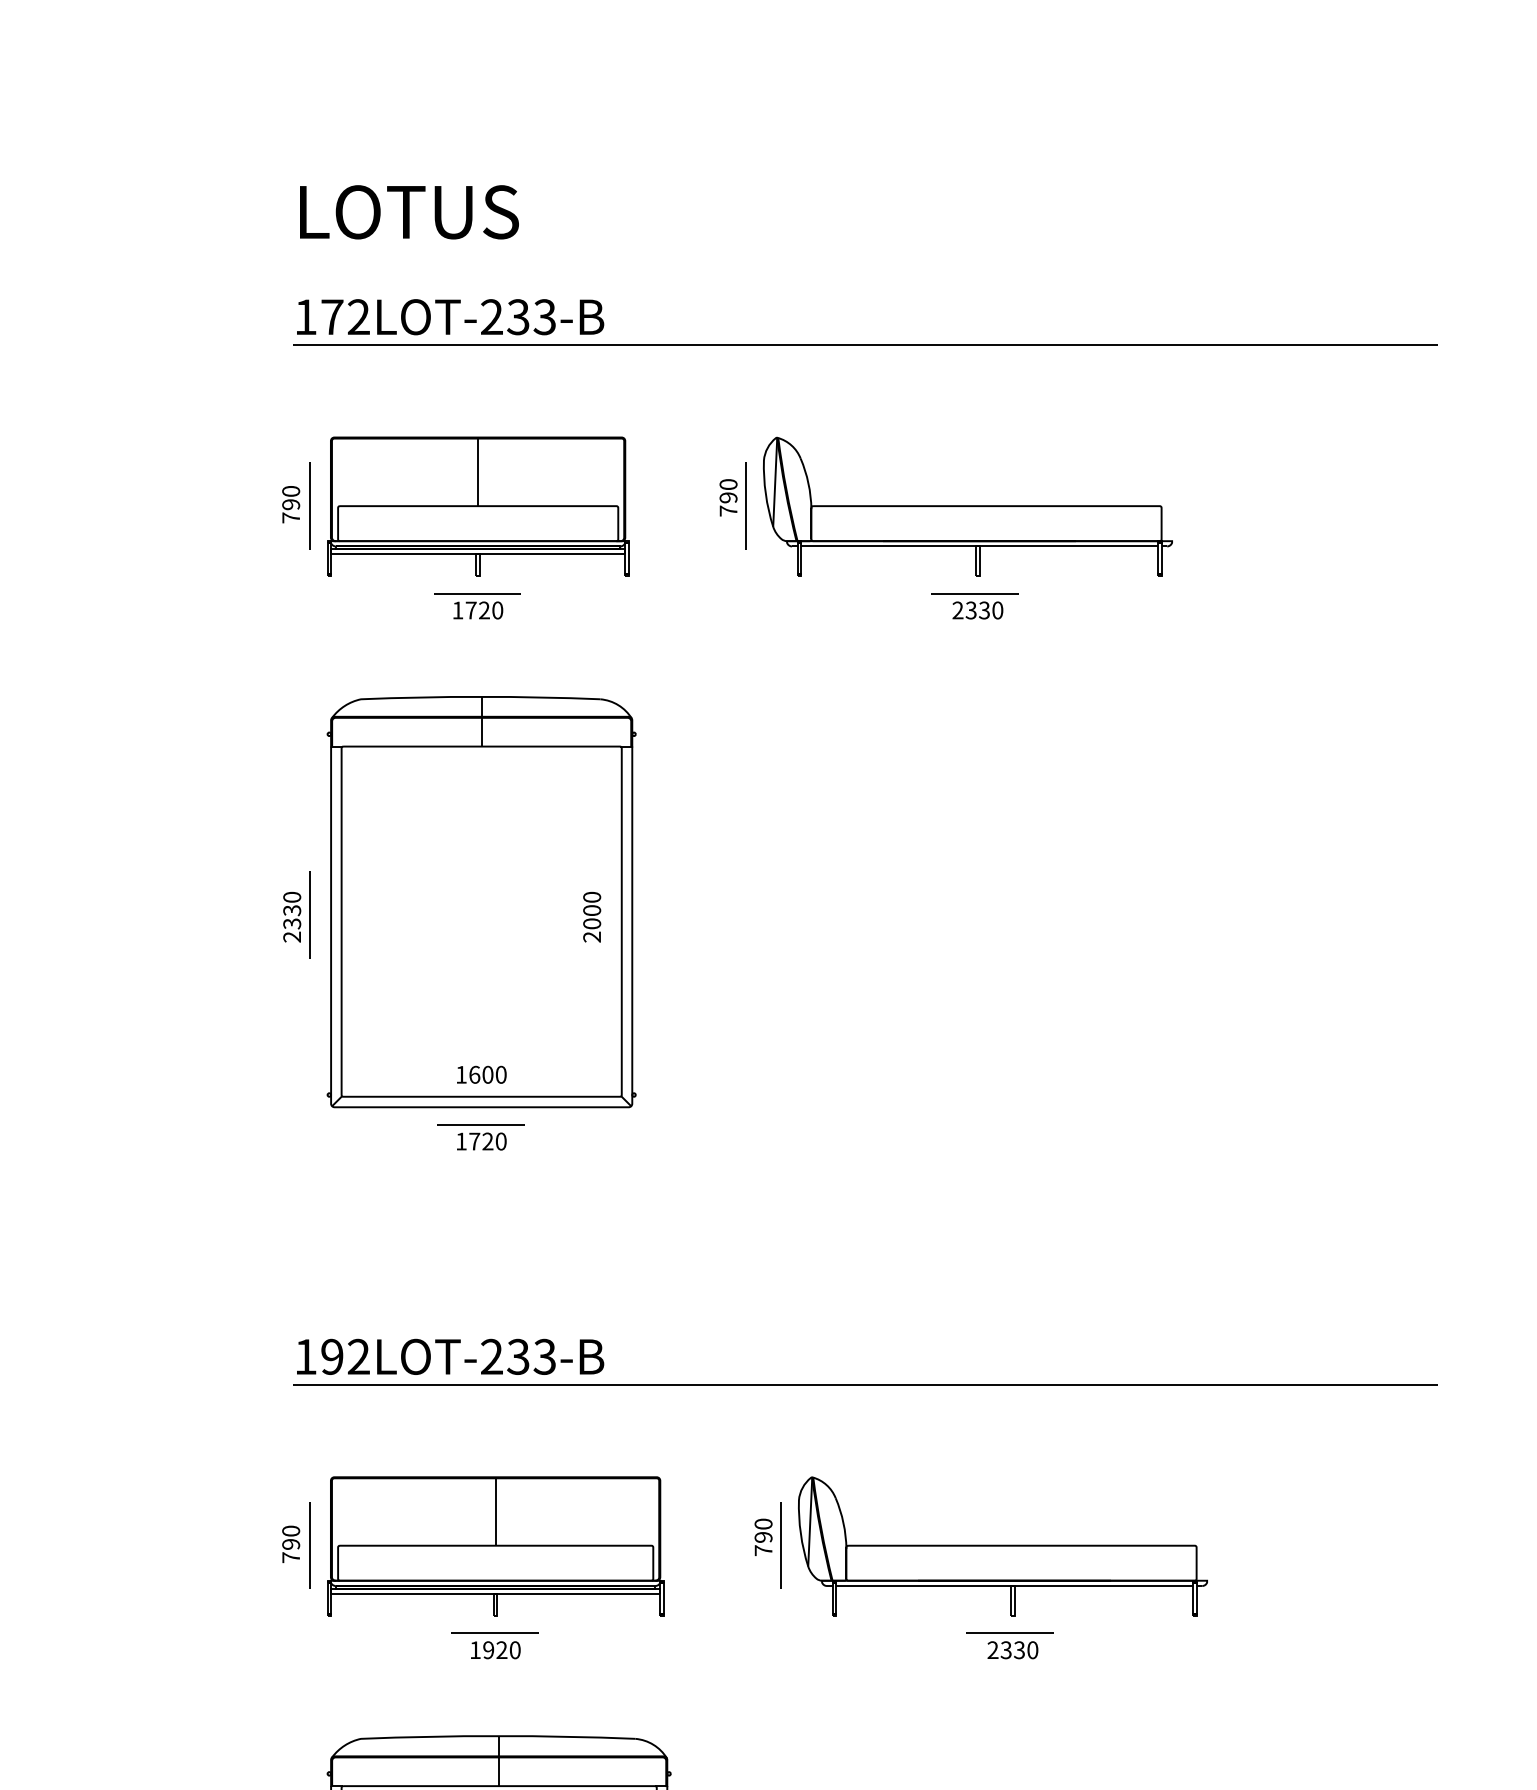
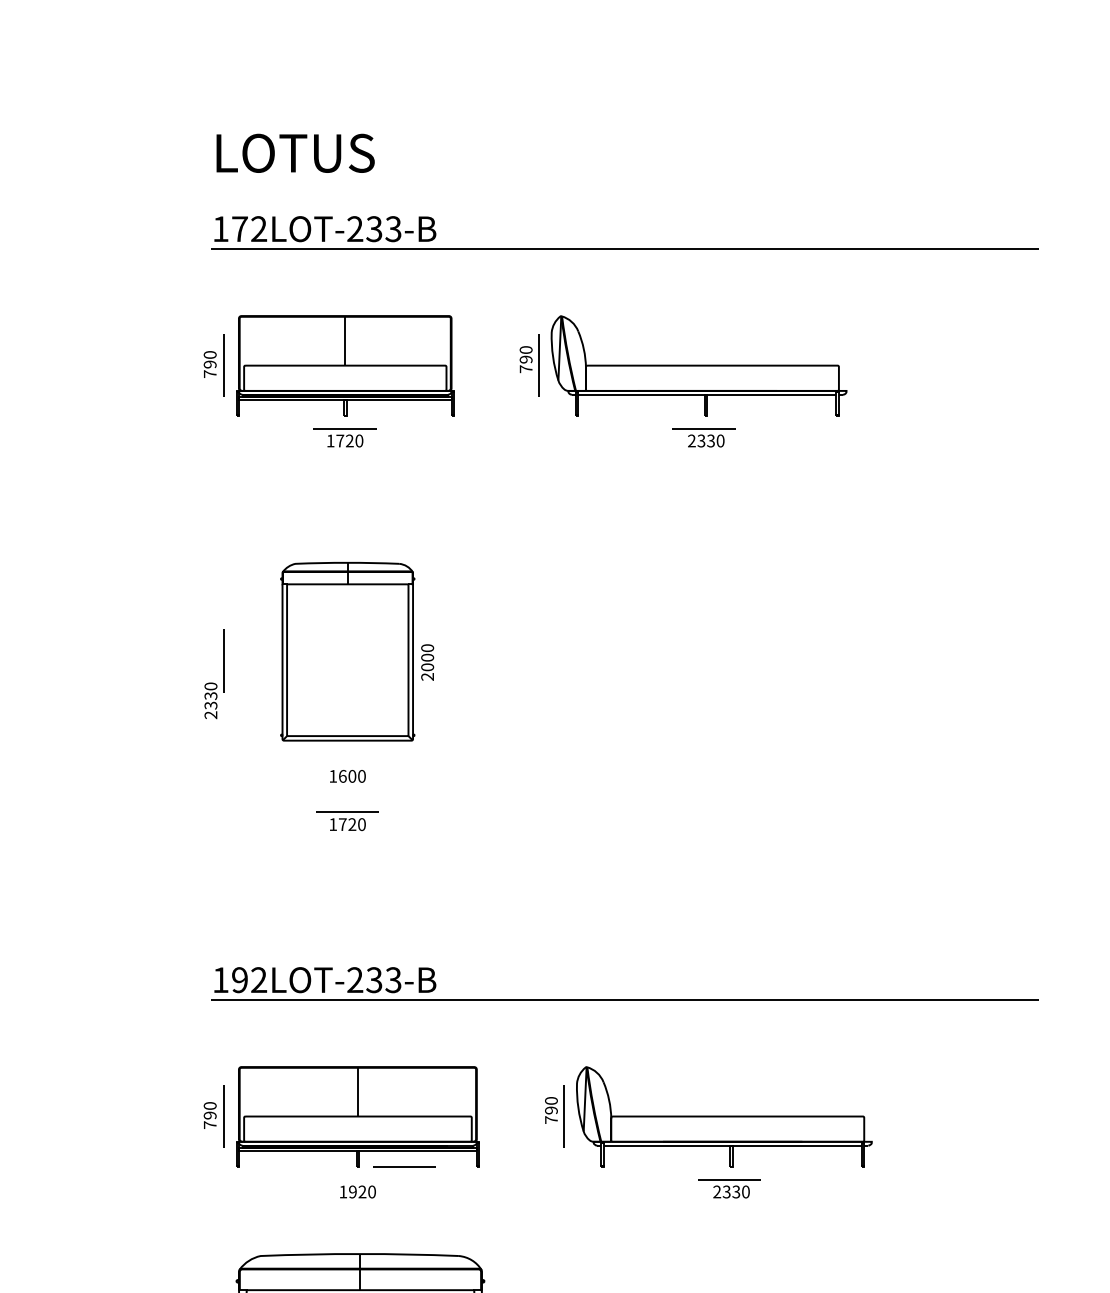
part: (481, 902) -> (347, 651), size x0.6
text: (292, 917) -> (211, 701), moved
line: (494, 1632) -> (404, 1166), moved

